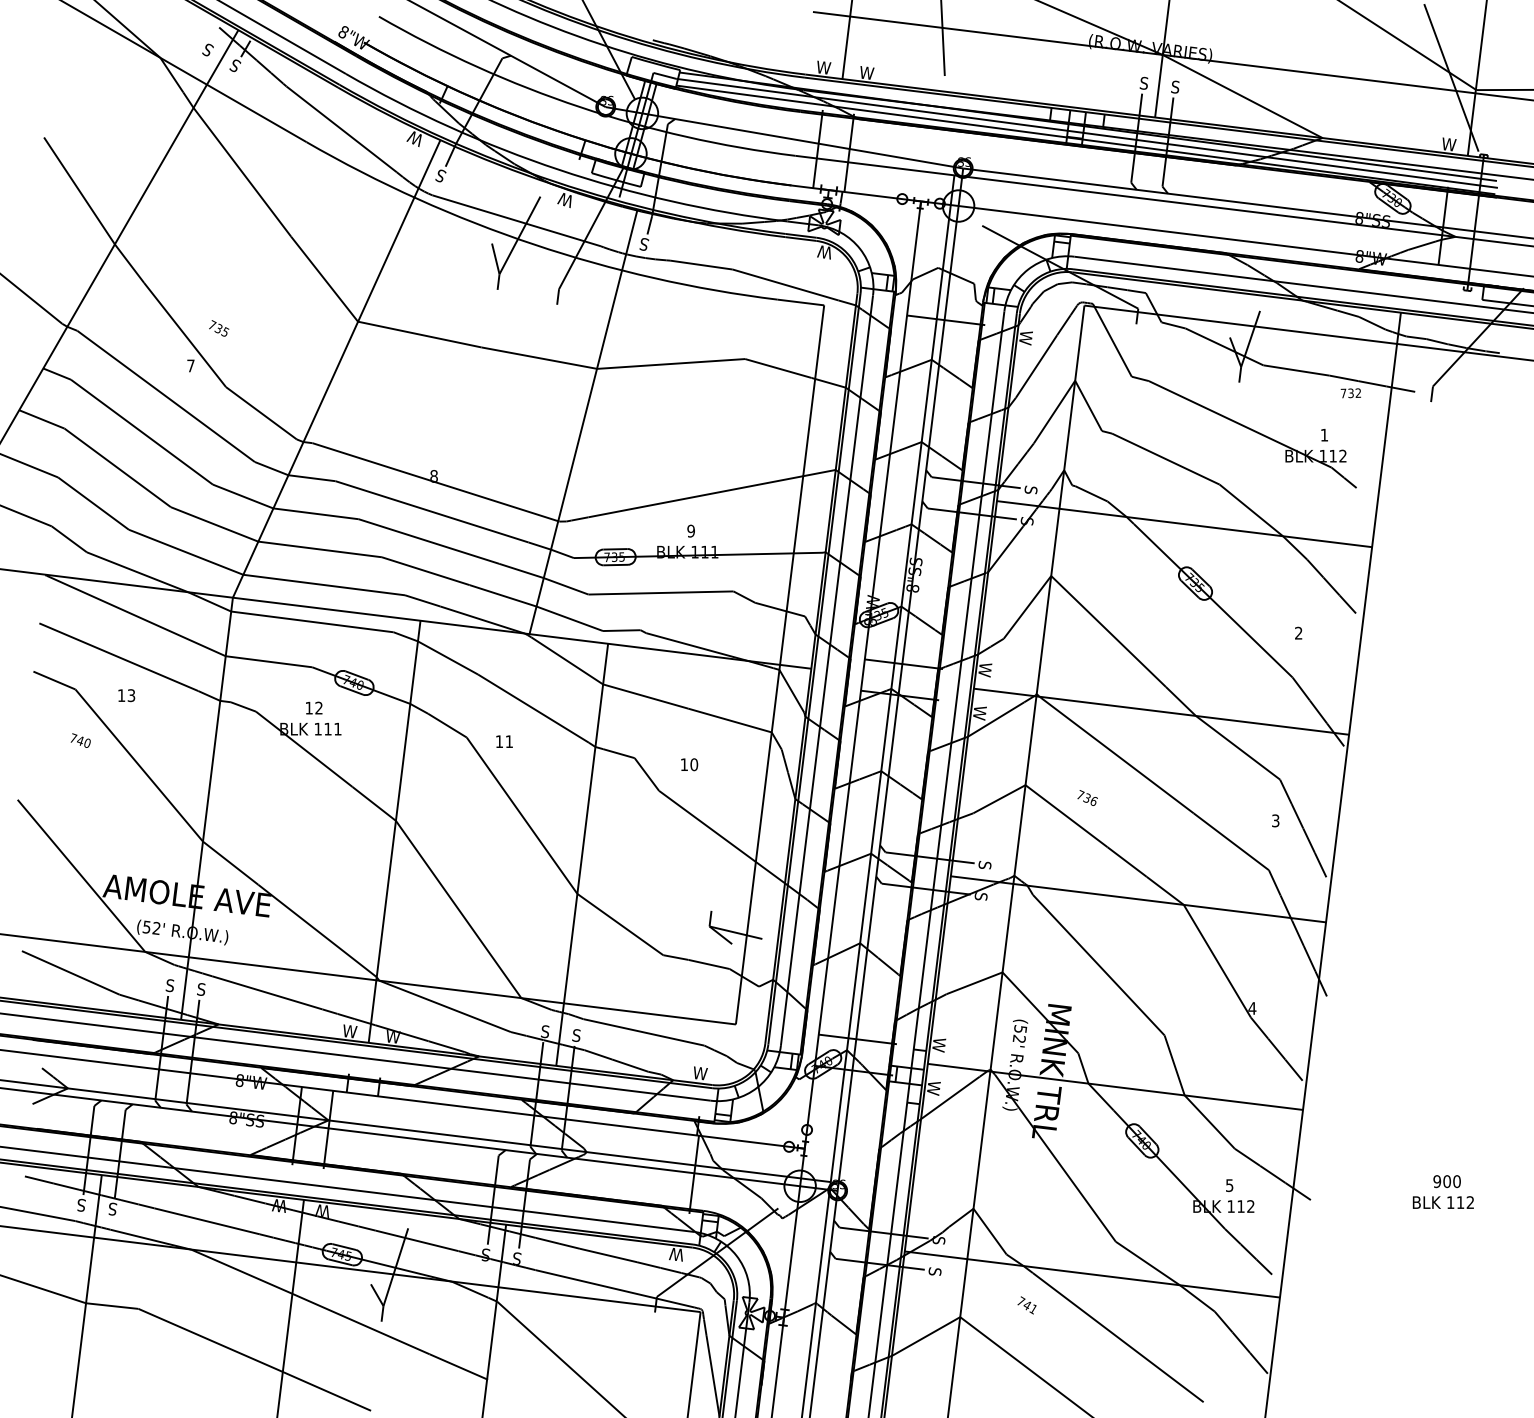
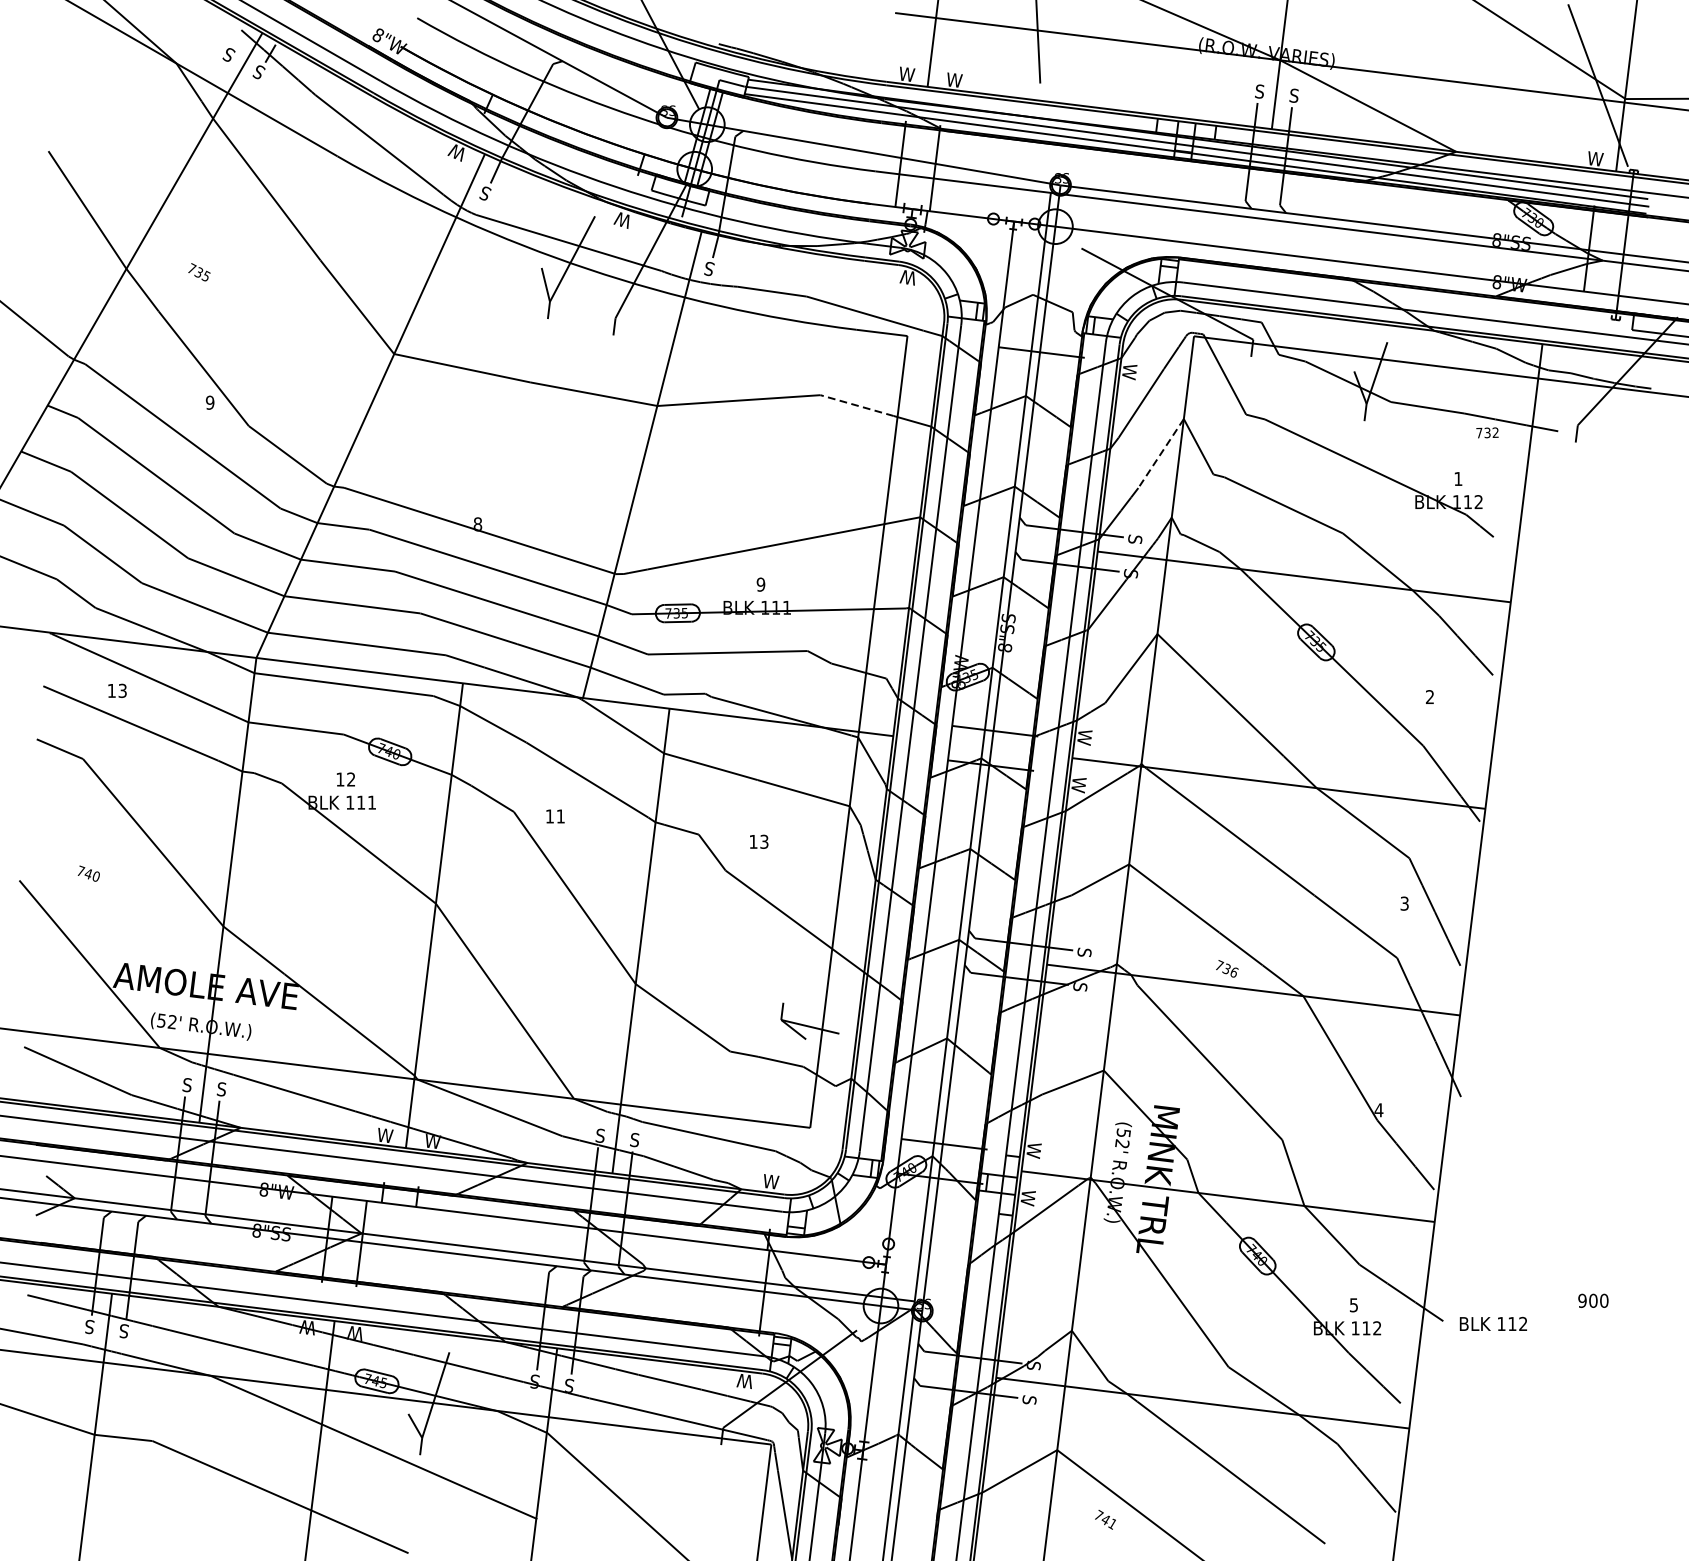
text: (219, 328) -> (199, 272), moved
text: (190, 365) -> (209, 402), 7 -> 9
line: (778, 368) -> (857, 405), solid -> dashed
line: (1054, 412) -> (1161, 454), solid -> dashed
text: (126, 695) -> (117, 690), moved
text: (80, 740) -> (88, 873), moved
text: (694, 764) -> (764, 841), 10 -> 13
text: (1087, 797) -> (1227, 968), moved
text: (1442, 1202) -> (1492, 1323), moved
text: (1026, 1305) -> (1104, 1519), moved

